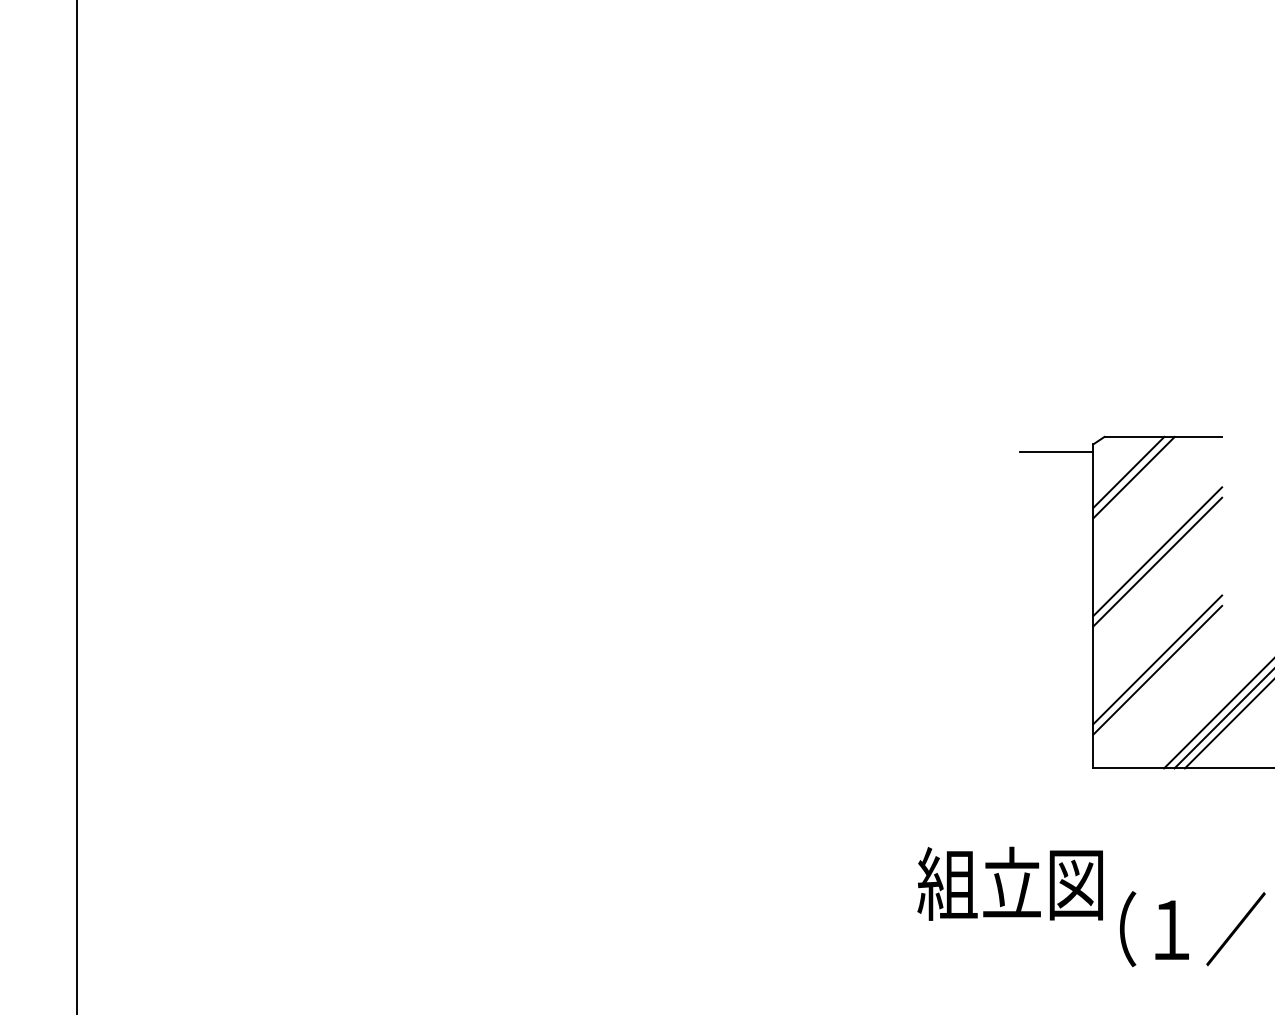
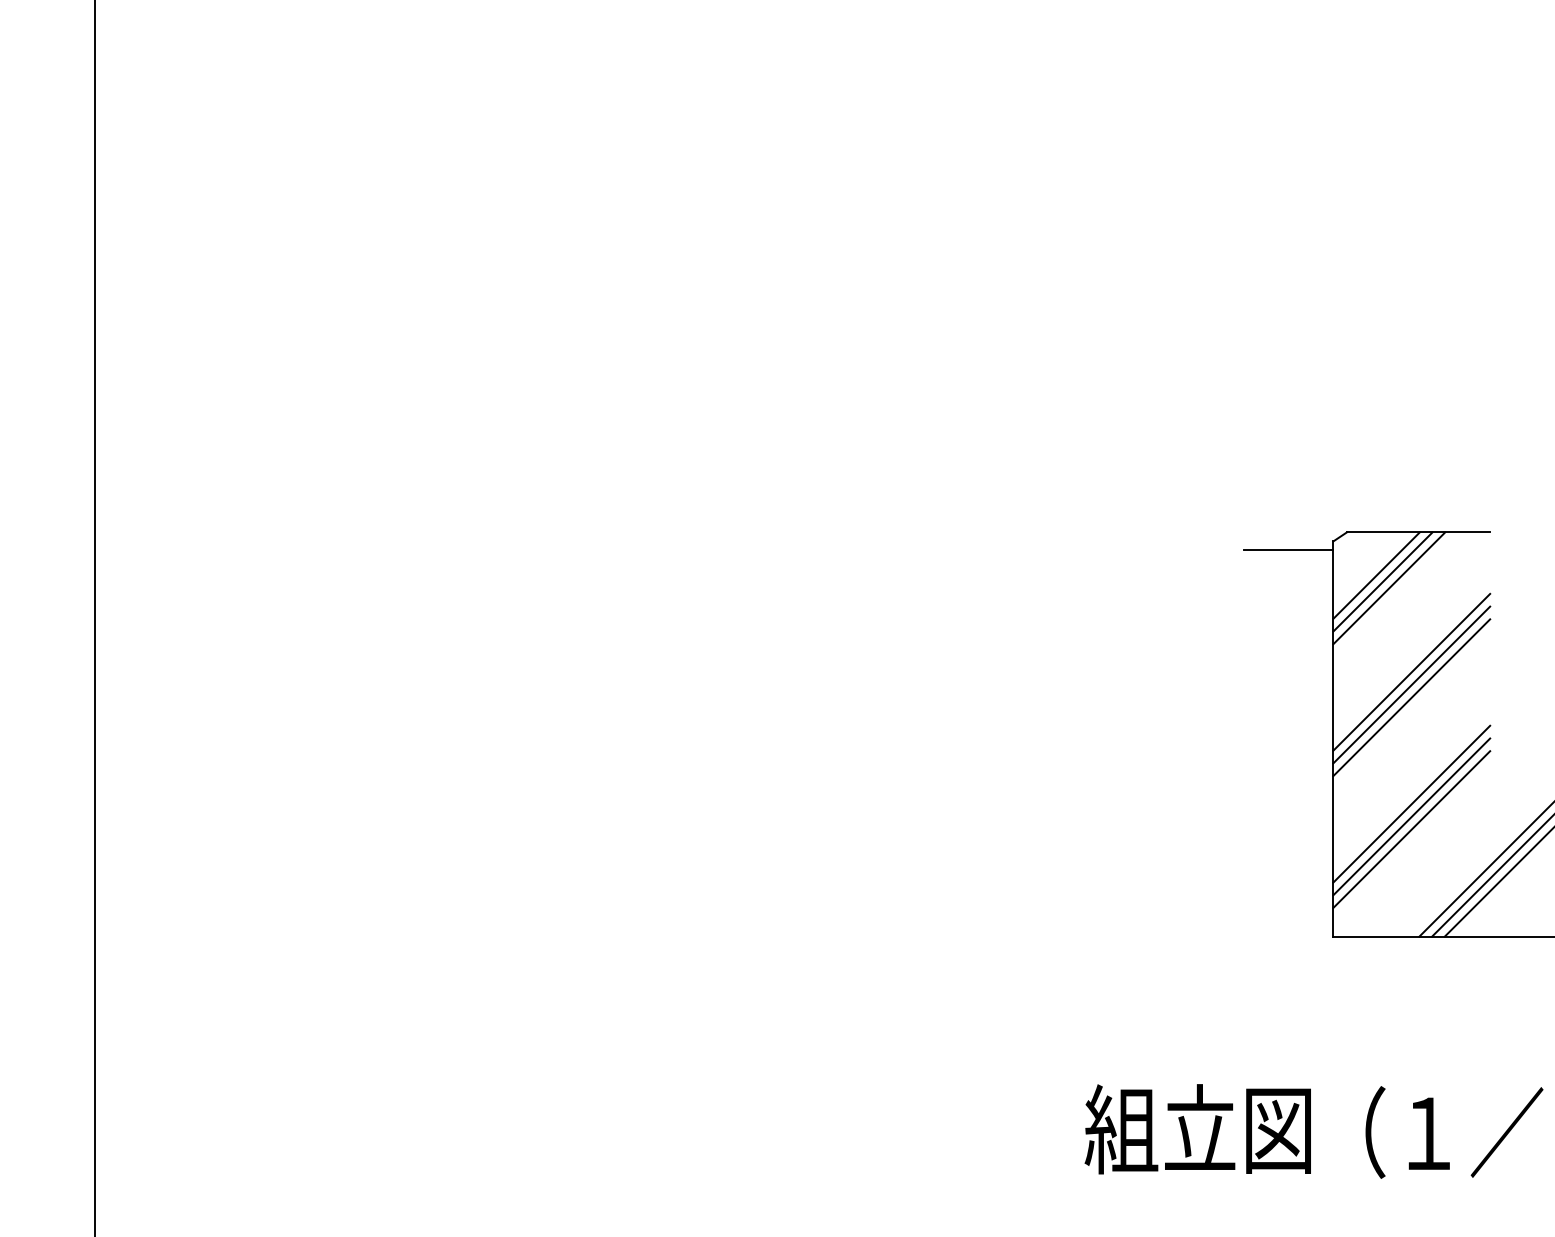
line: (1139, 482) -> (1389, 588), added
line: (1157, 572) -> (1411, 697), added
line: (1157, 680) -> (1411, 829), added
text: (1009, 884) -> (1197, 1129), moved

